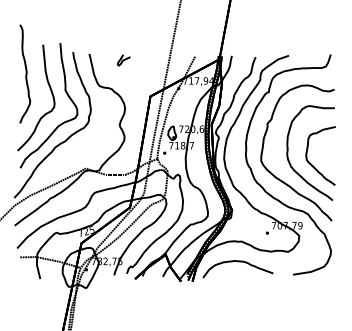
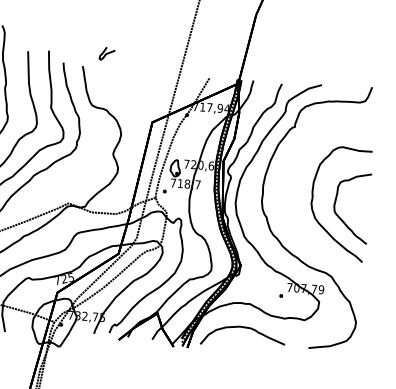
curve: (123, 60) -> (106, 54), moved
curve: (279, 178) -> (300, 231), removed

